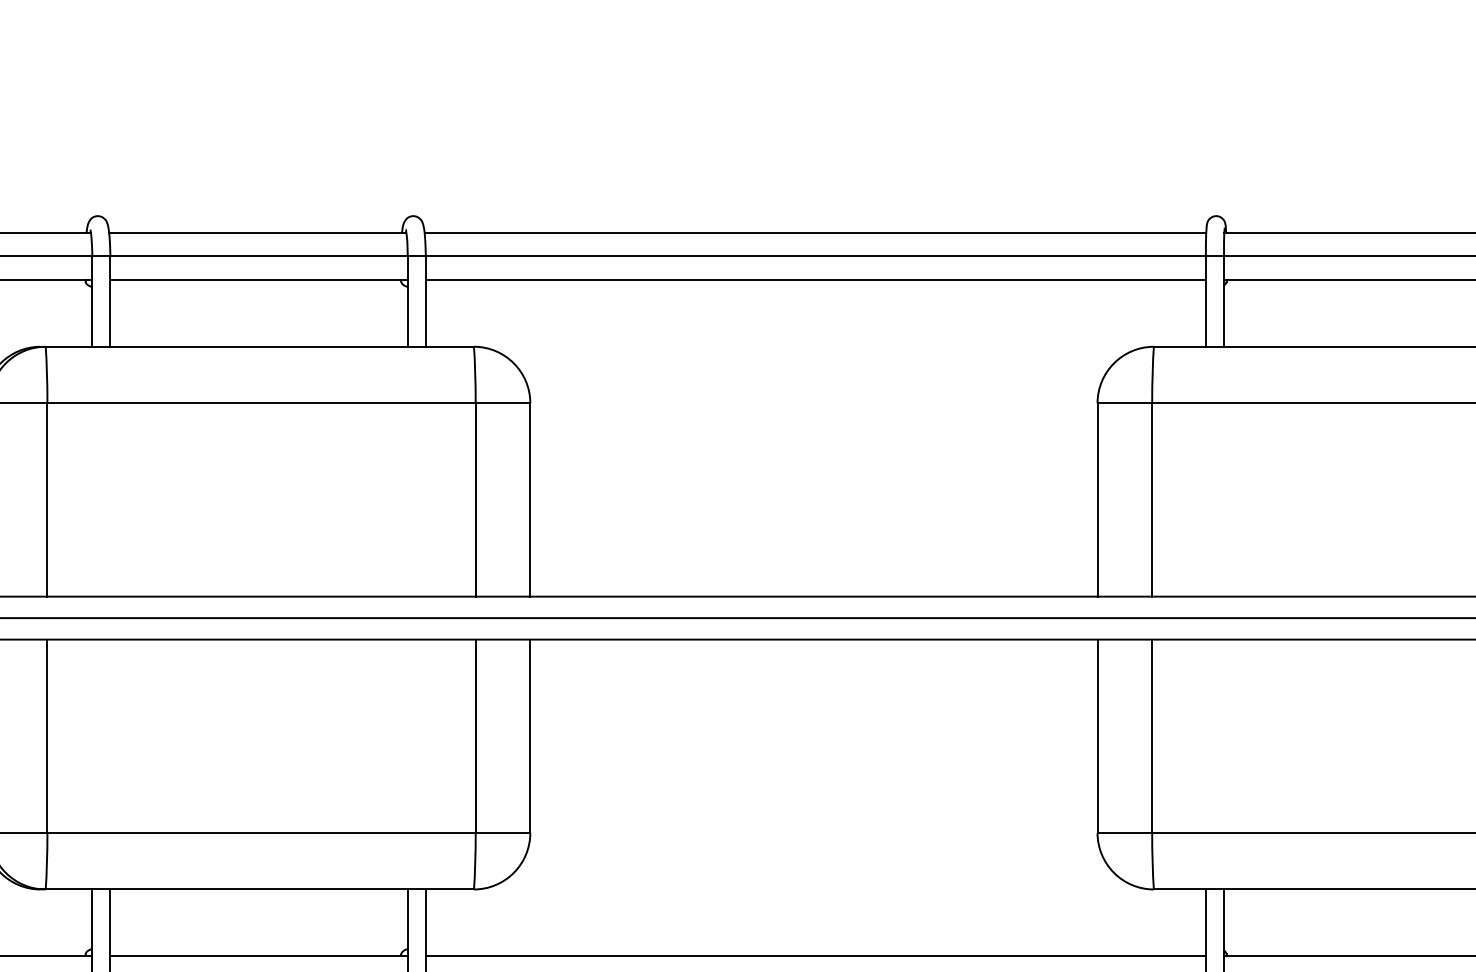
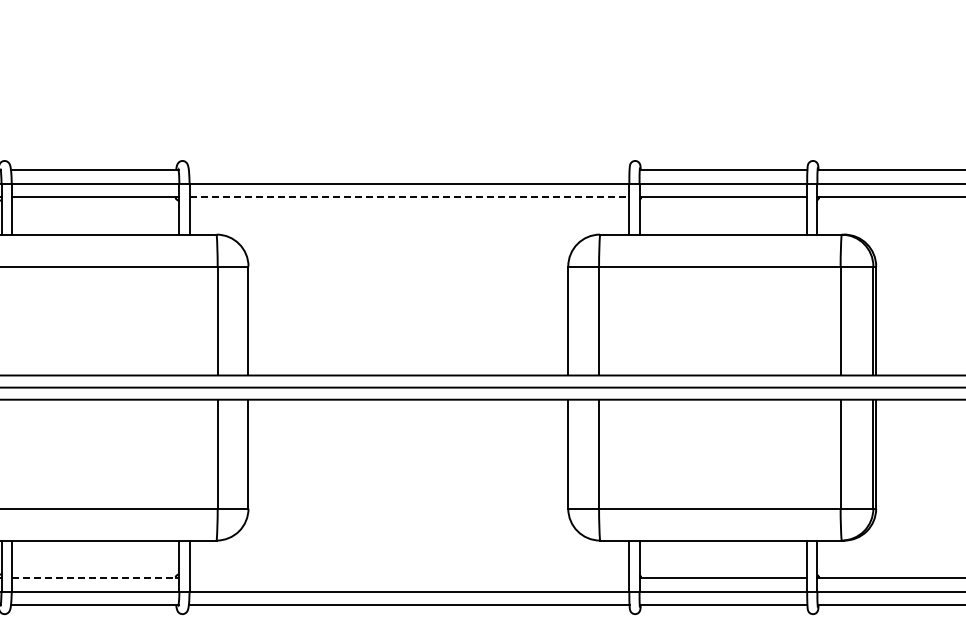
line: (814, 233) -> (408, 170), removed
line: (815, 280) -> (409, 197), solid -> dashed
line: (258, 956) -> (95, 578), solid -> dashed
line: (815, 956) -> (409, 578), removed

